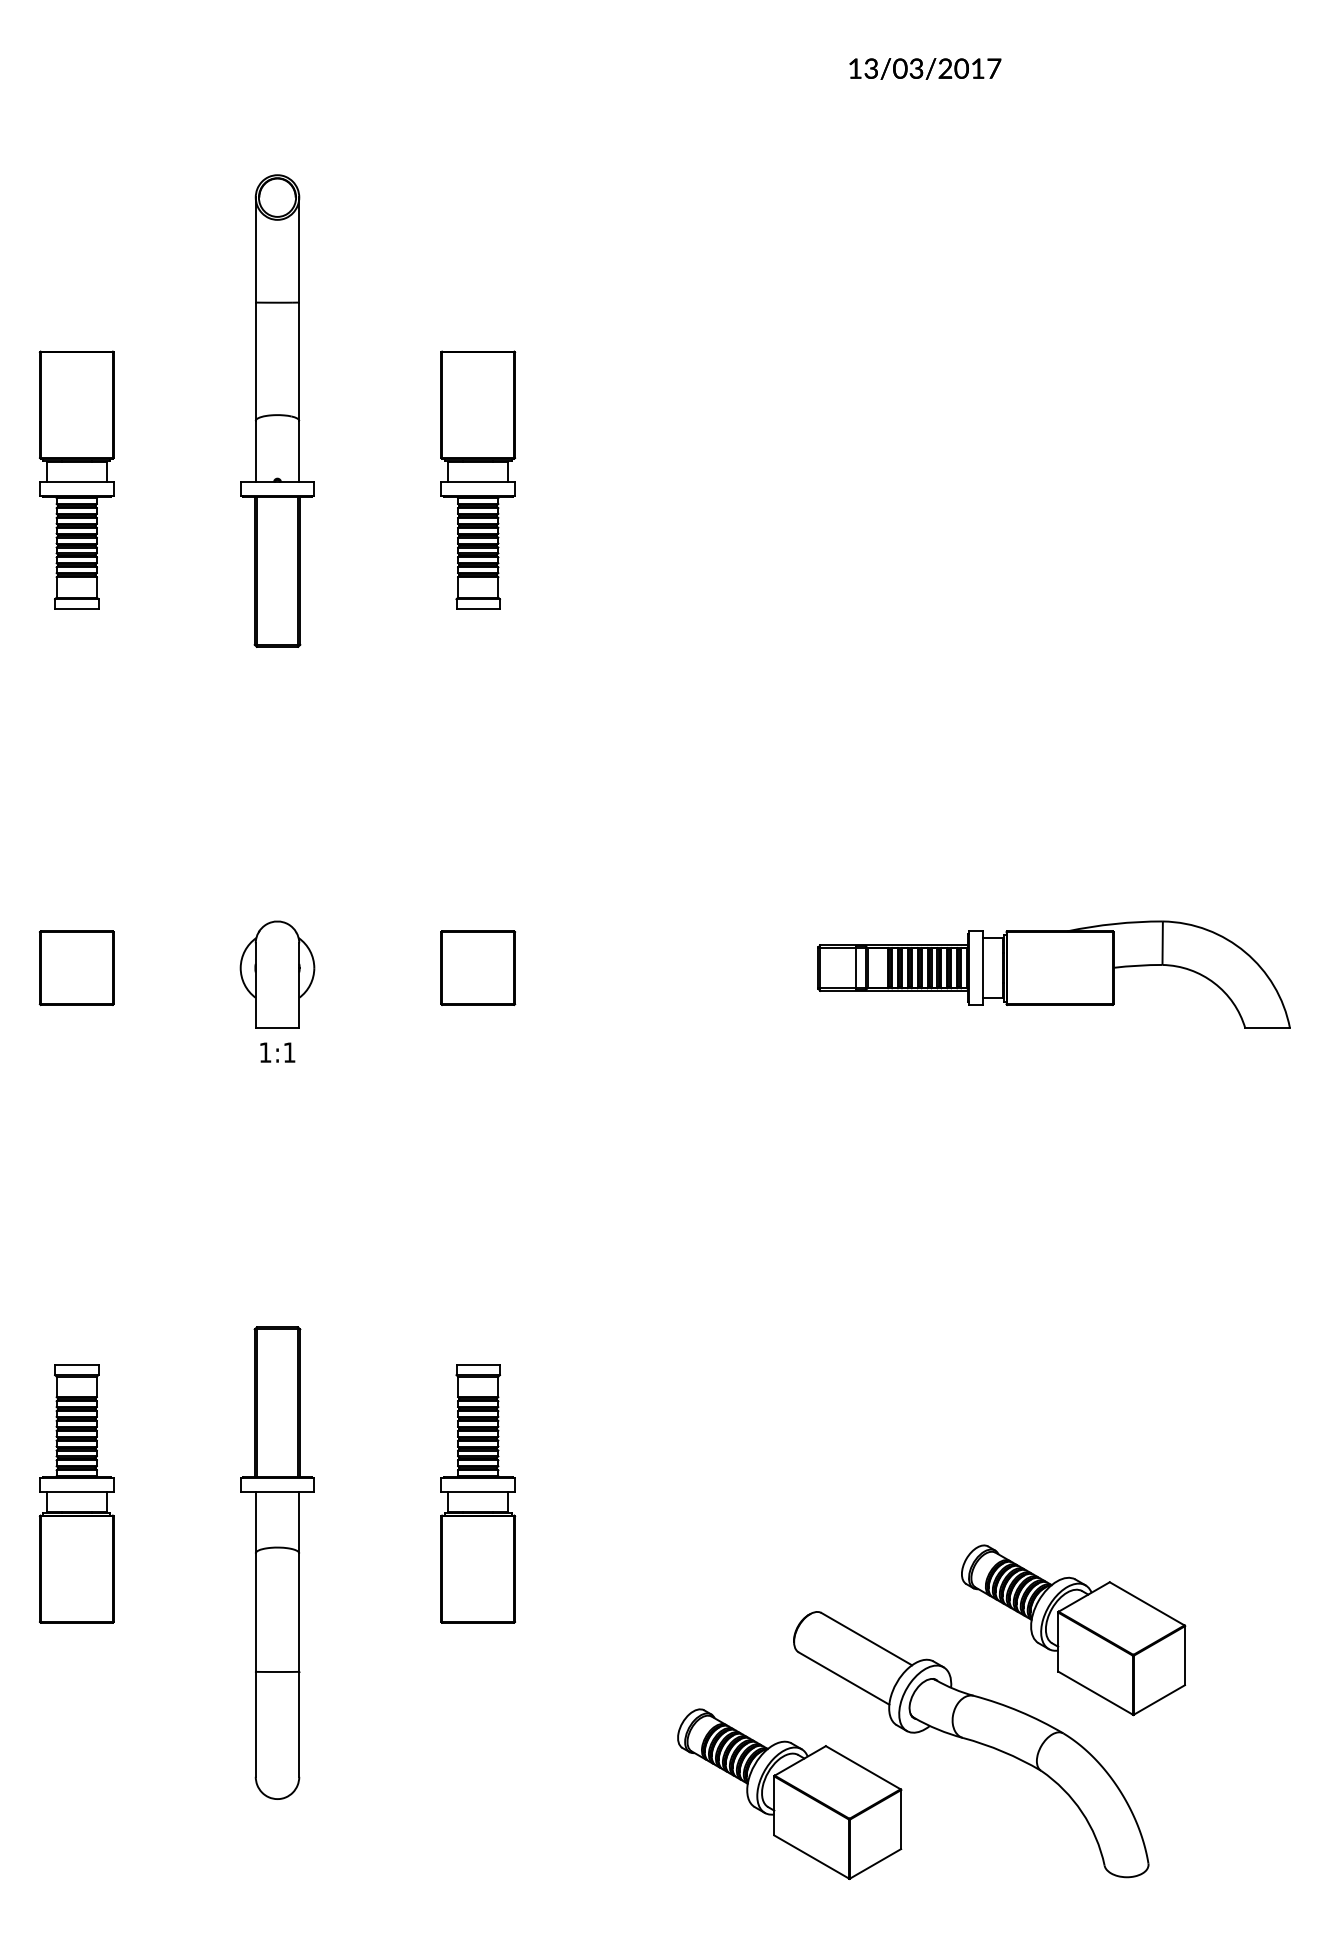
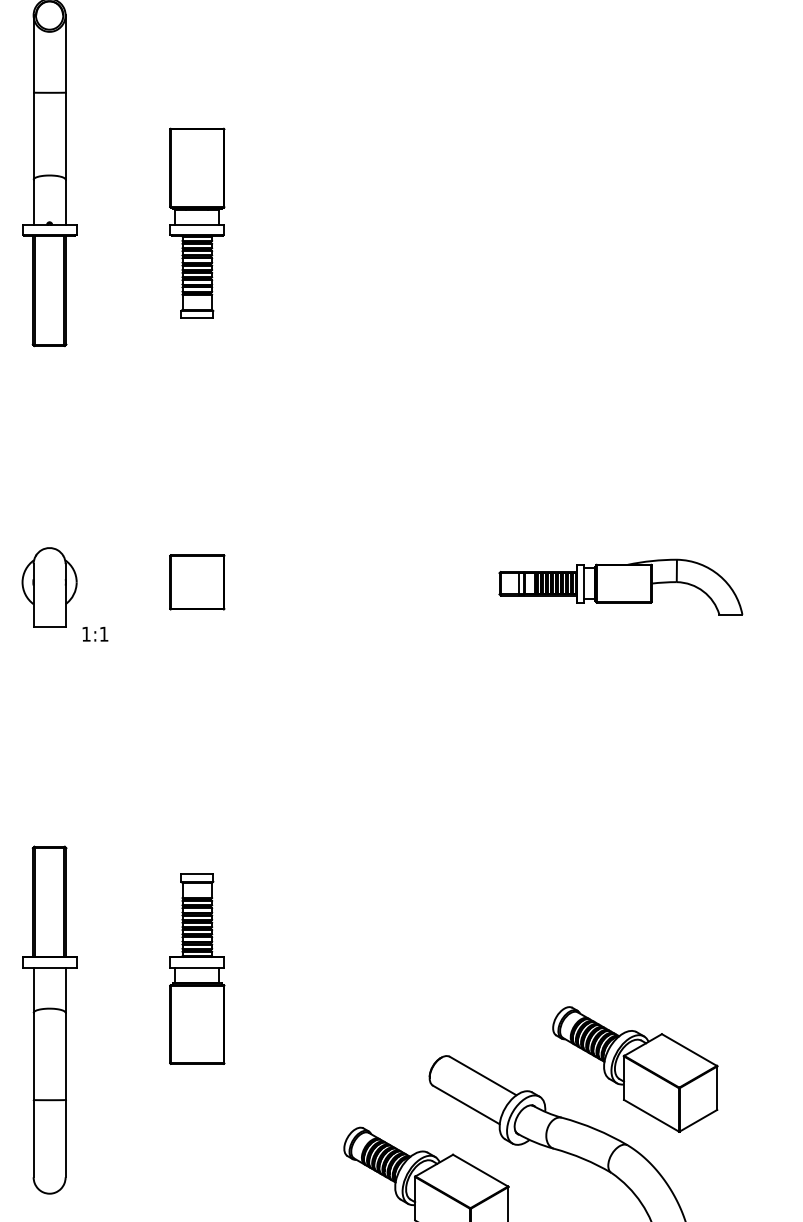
part: (1053, 974) -> (620, 587), size x0.7
text: (277, 1052) -> (95, 634), moved

